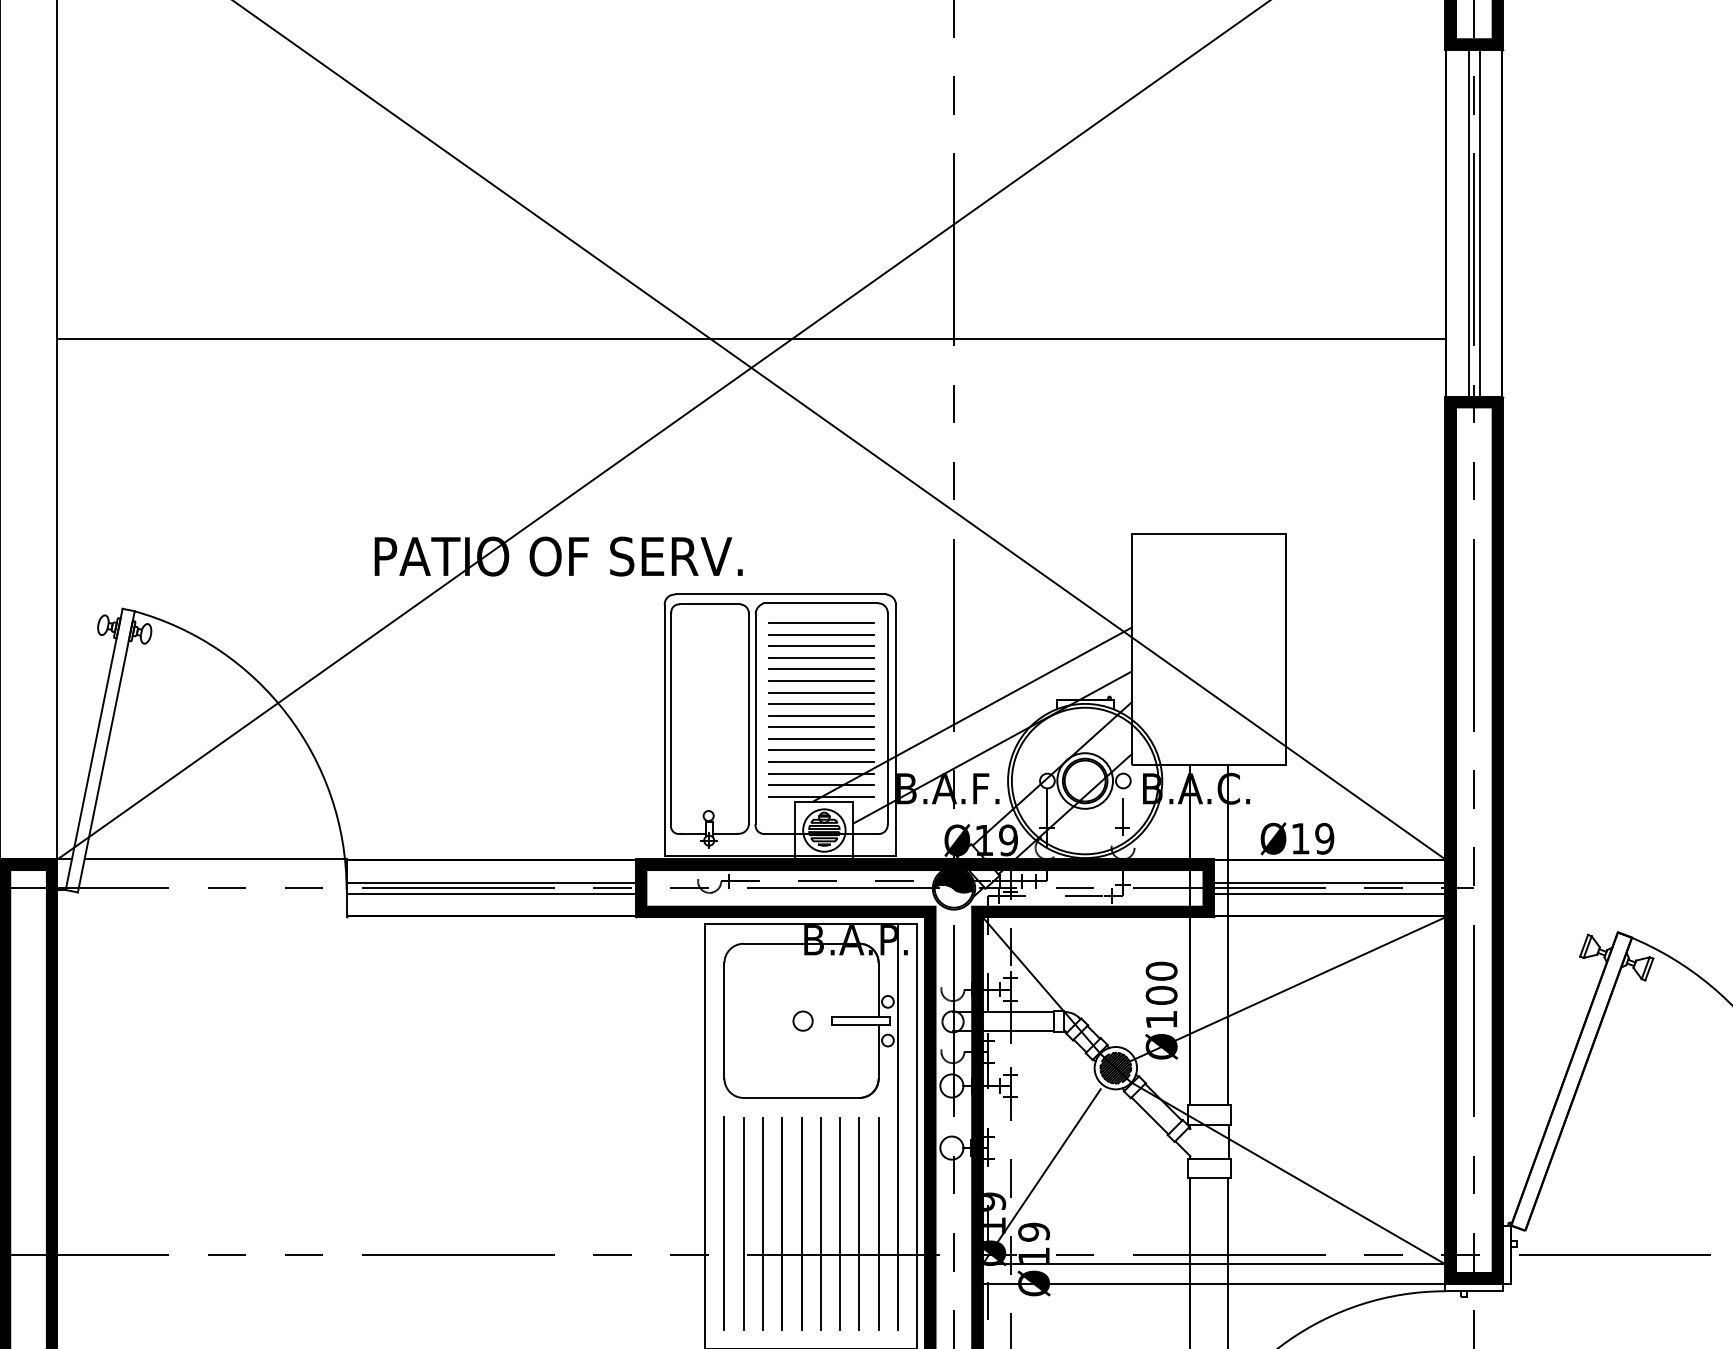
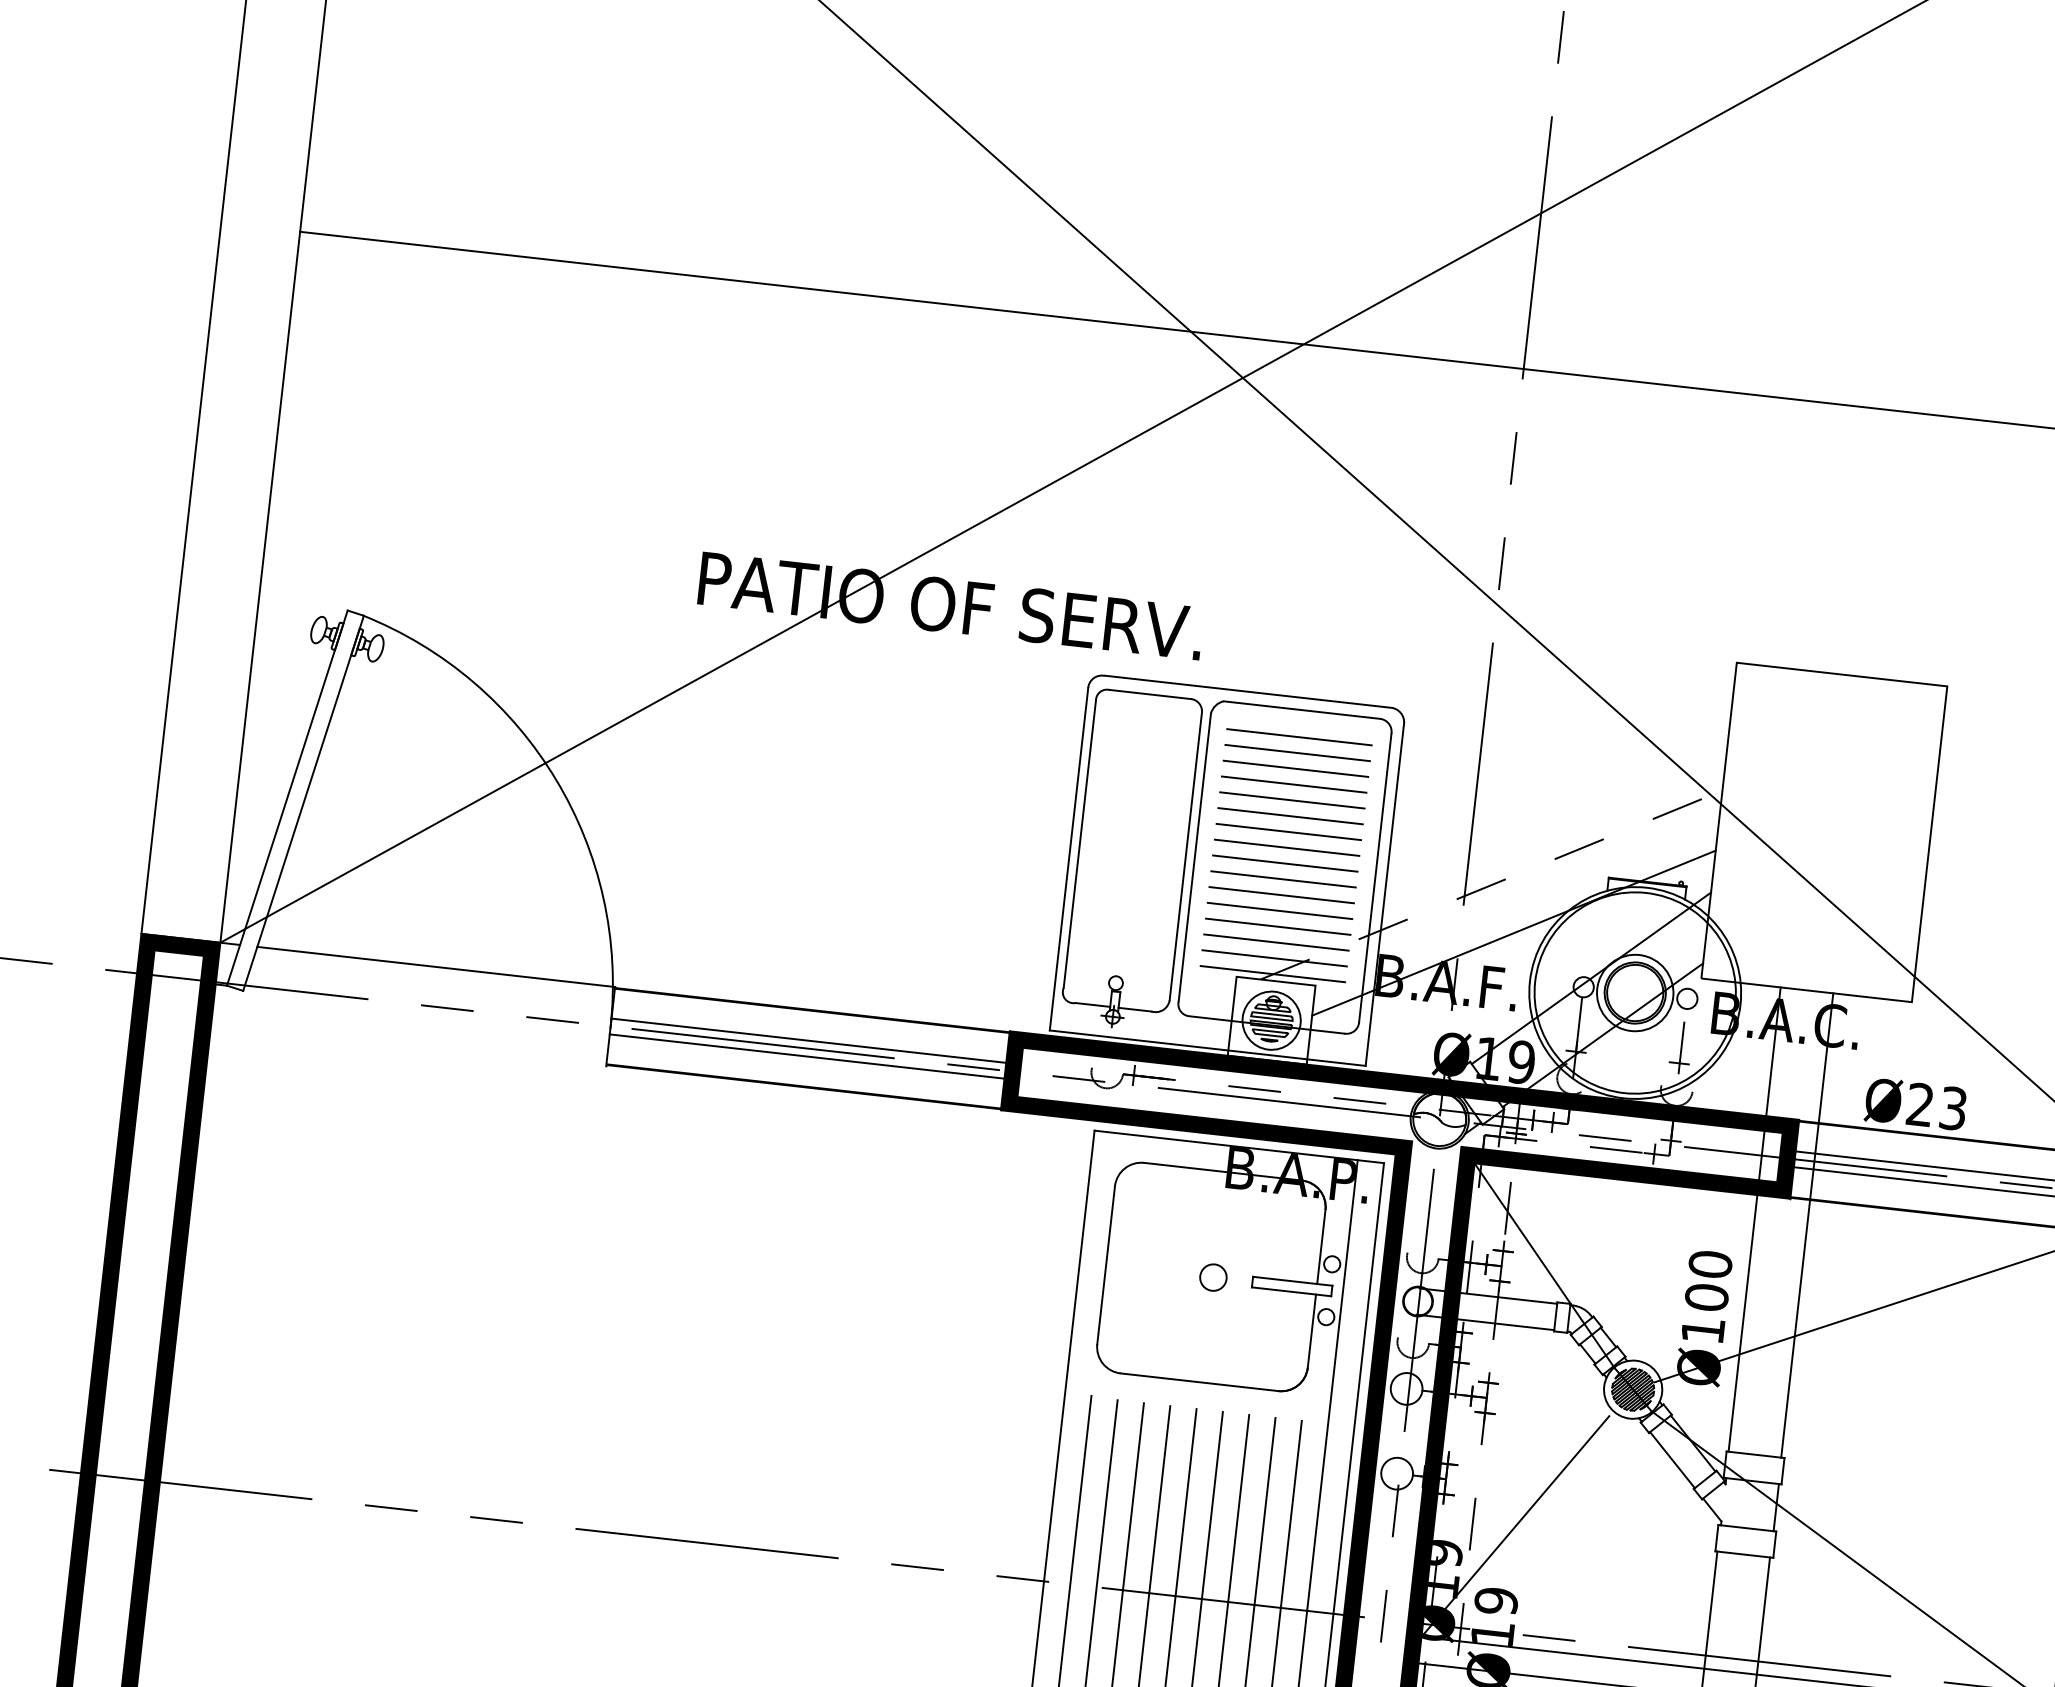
line: (972, 714) -> (1491, 884), solid -> dashed
text: (1312, 838) -> (1936, 1106), Ø19 -> Ø23
fill: (953, 880) -> (1440, 1108), removed

